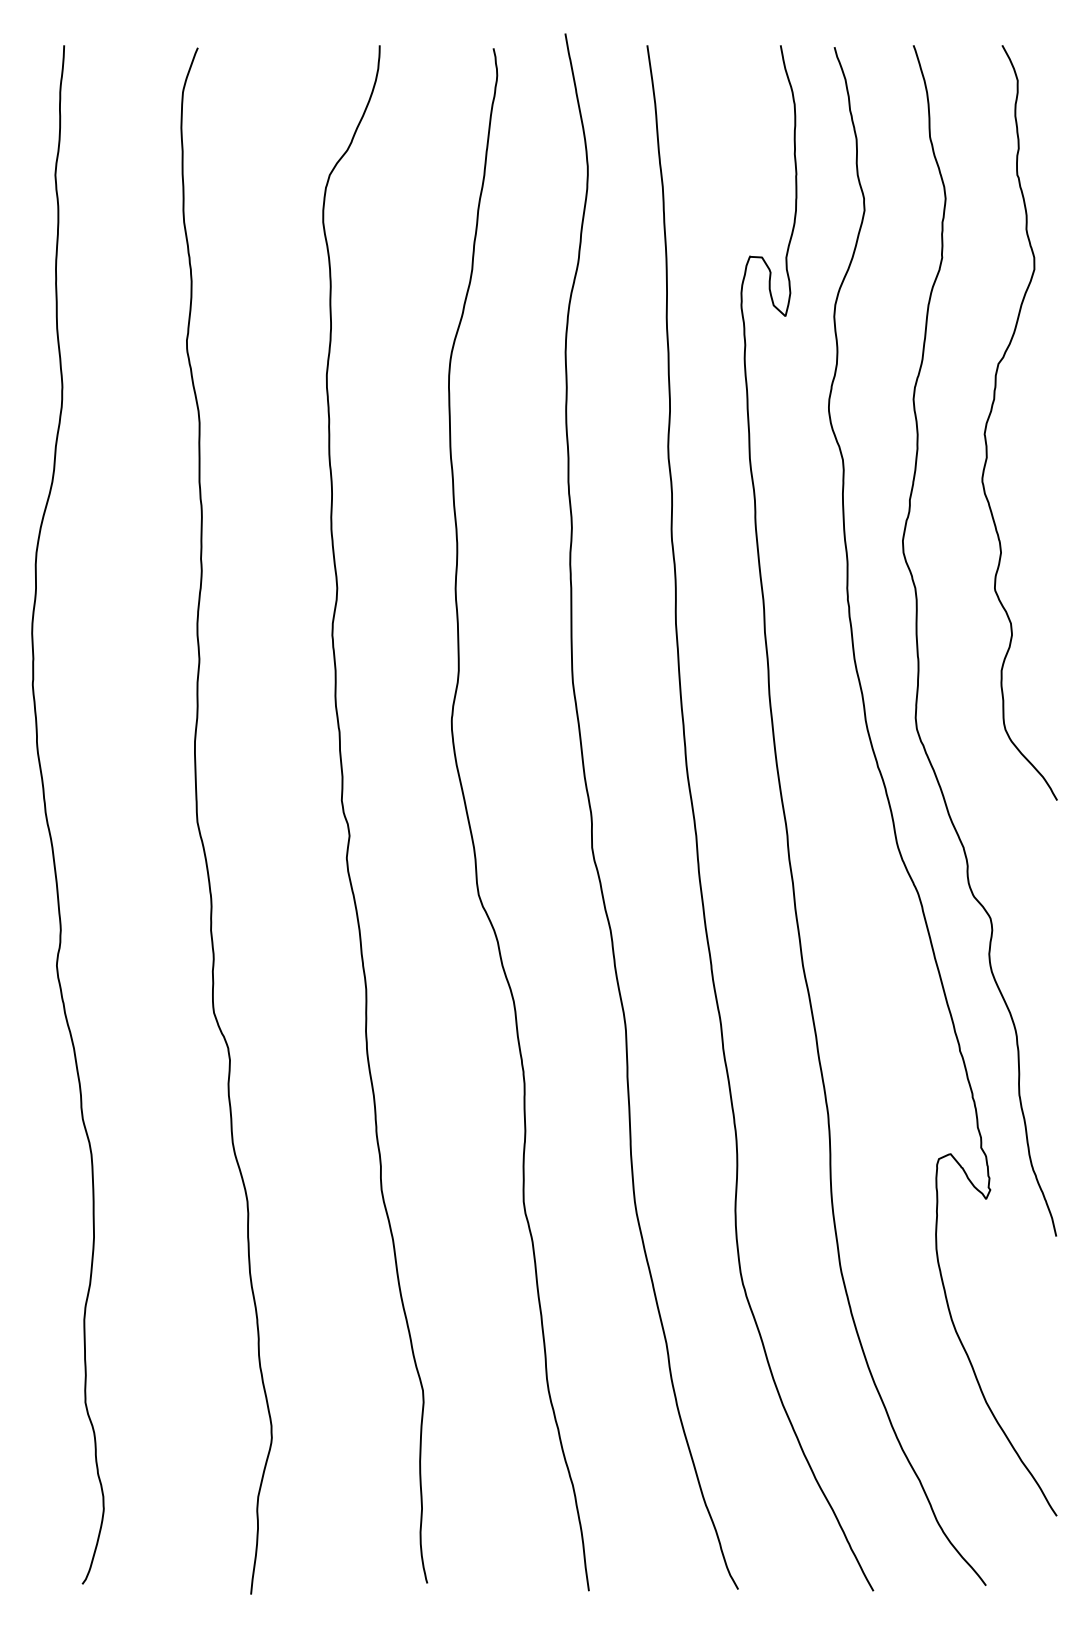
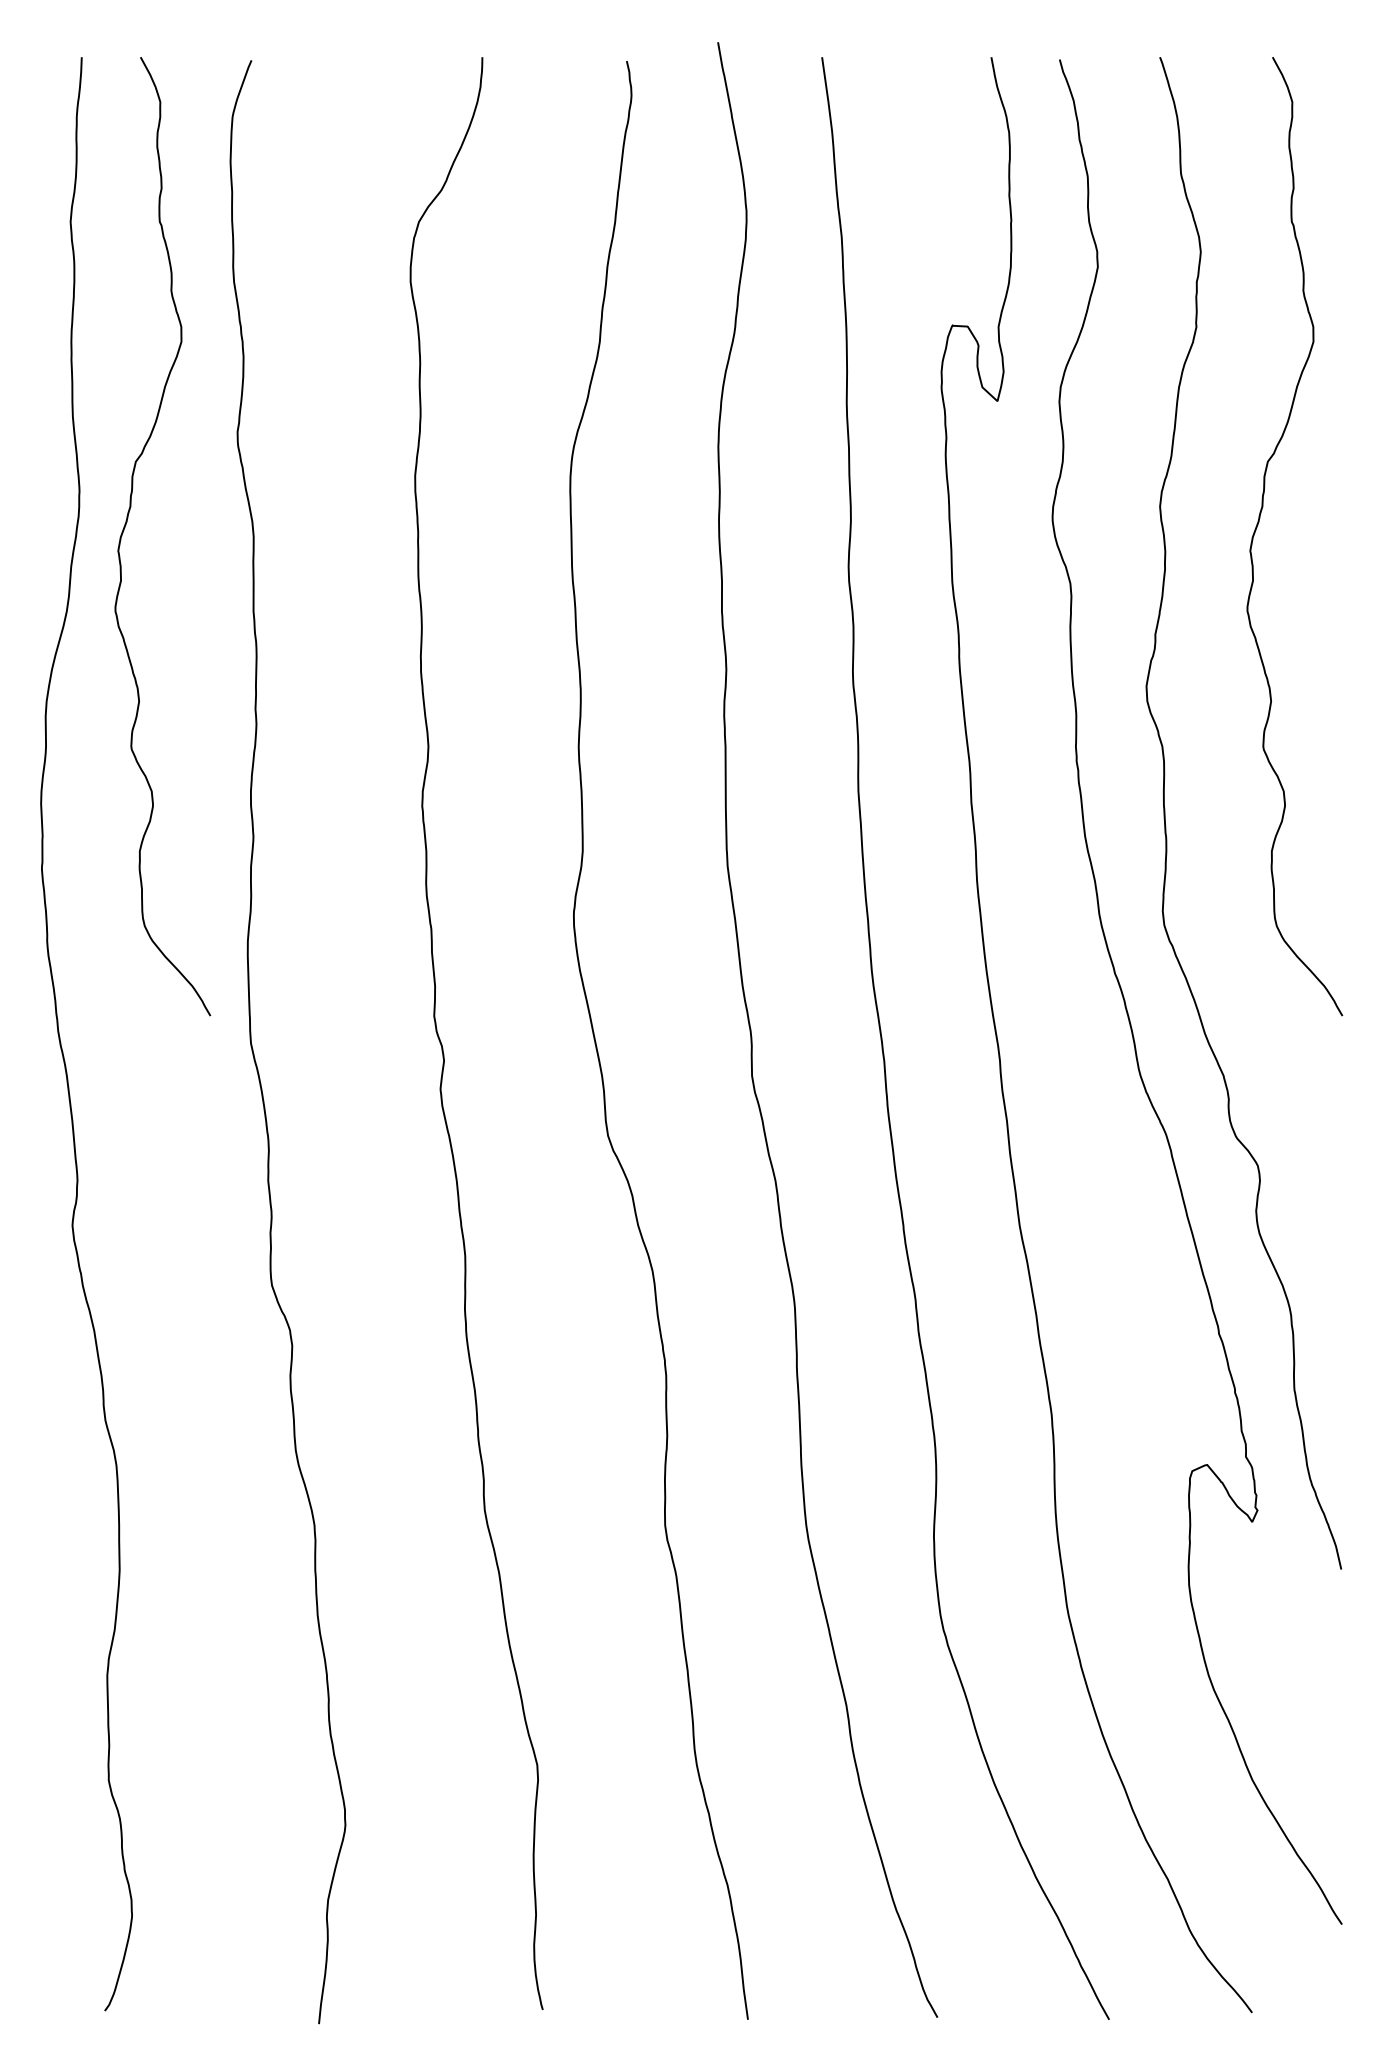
curve: (99, 414) -> (126, 525), added

